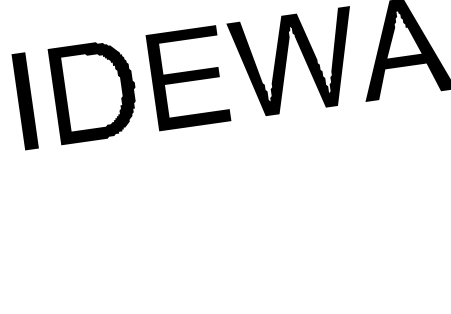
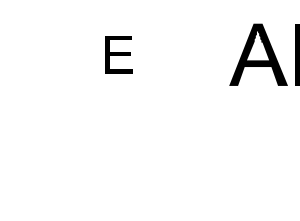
fill: (295, 62) -> (188, 54), removed
part: (187, 77) -> (118, 54), size x0.6
part: (94, 90) -> (58, 54), removed
fill: (25, 100) -> (13, 54), removed

